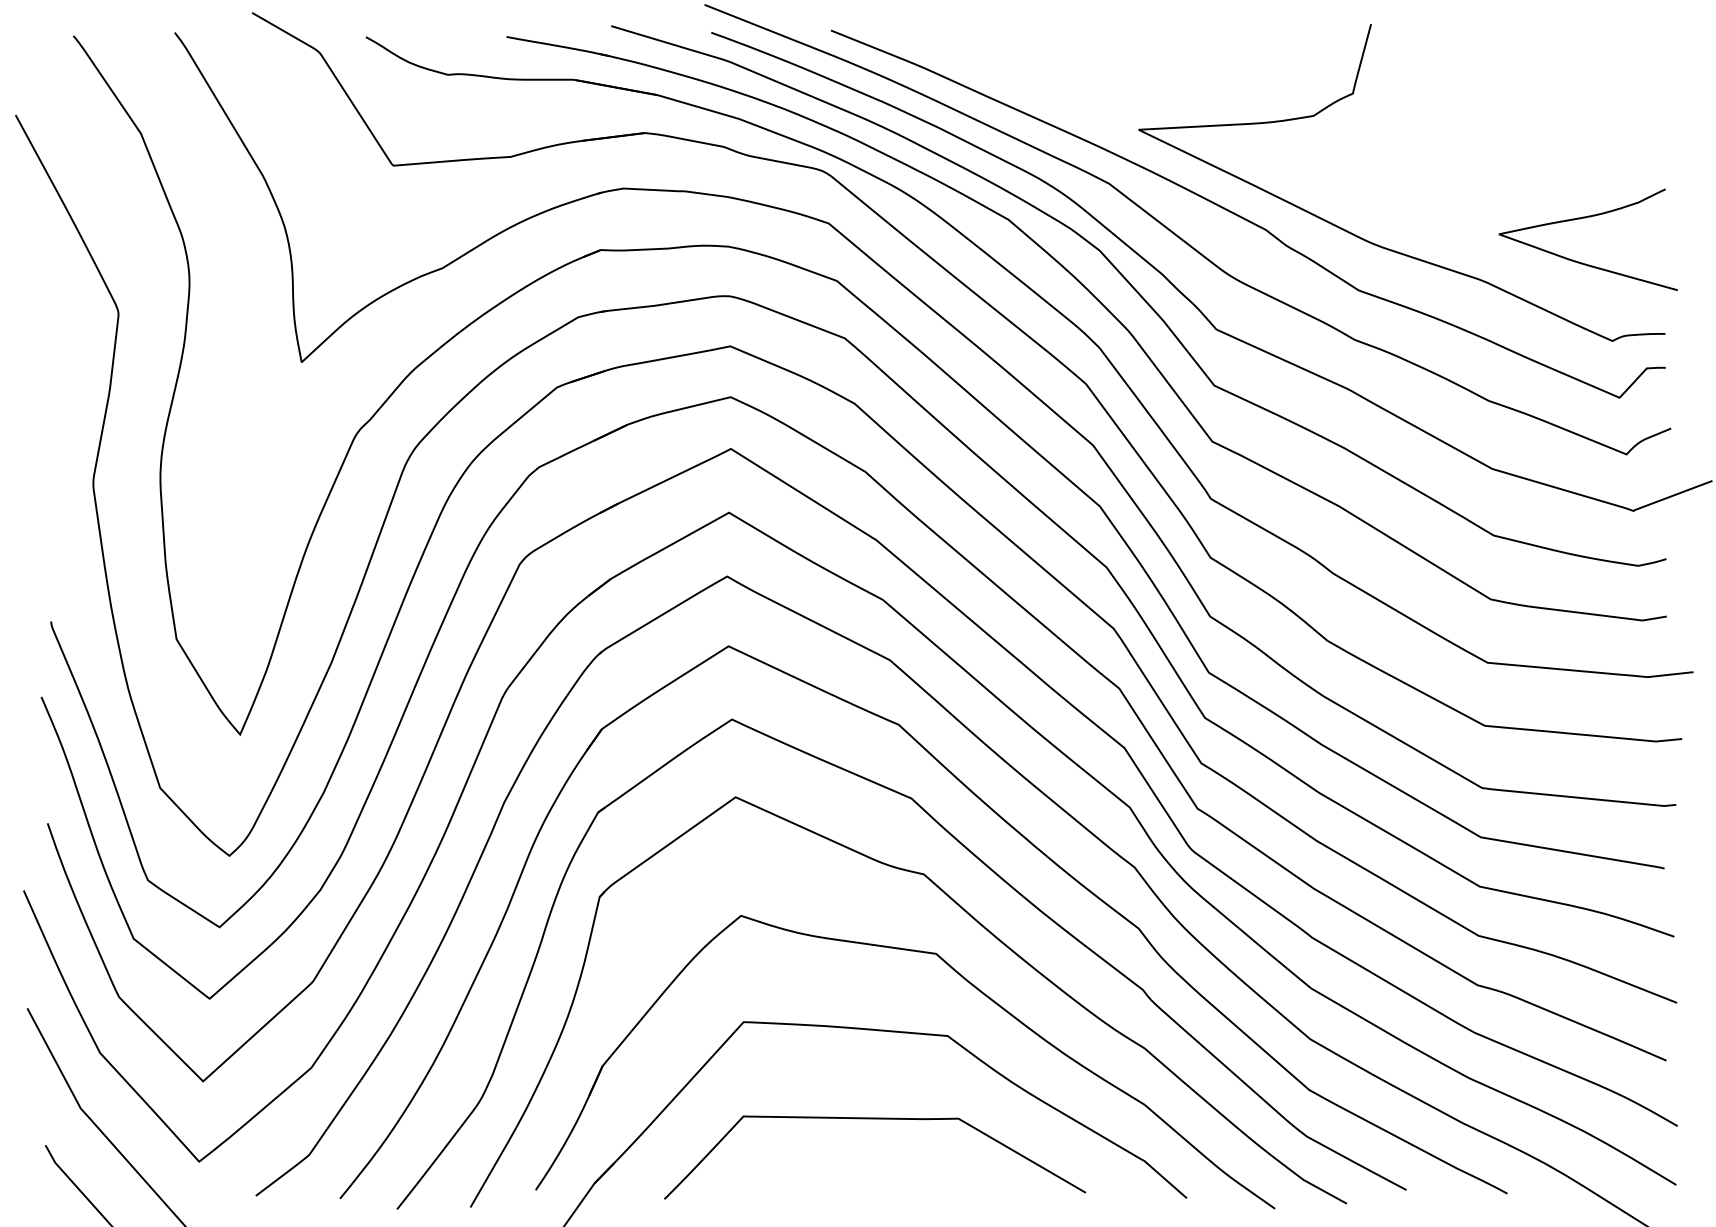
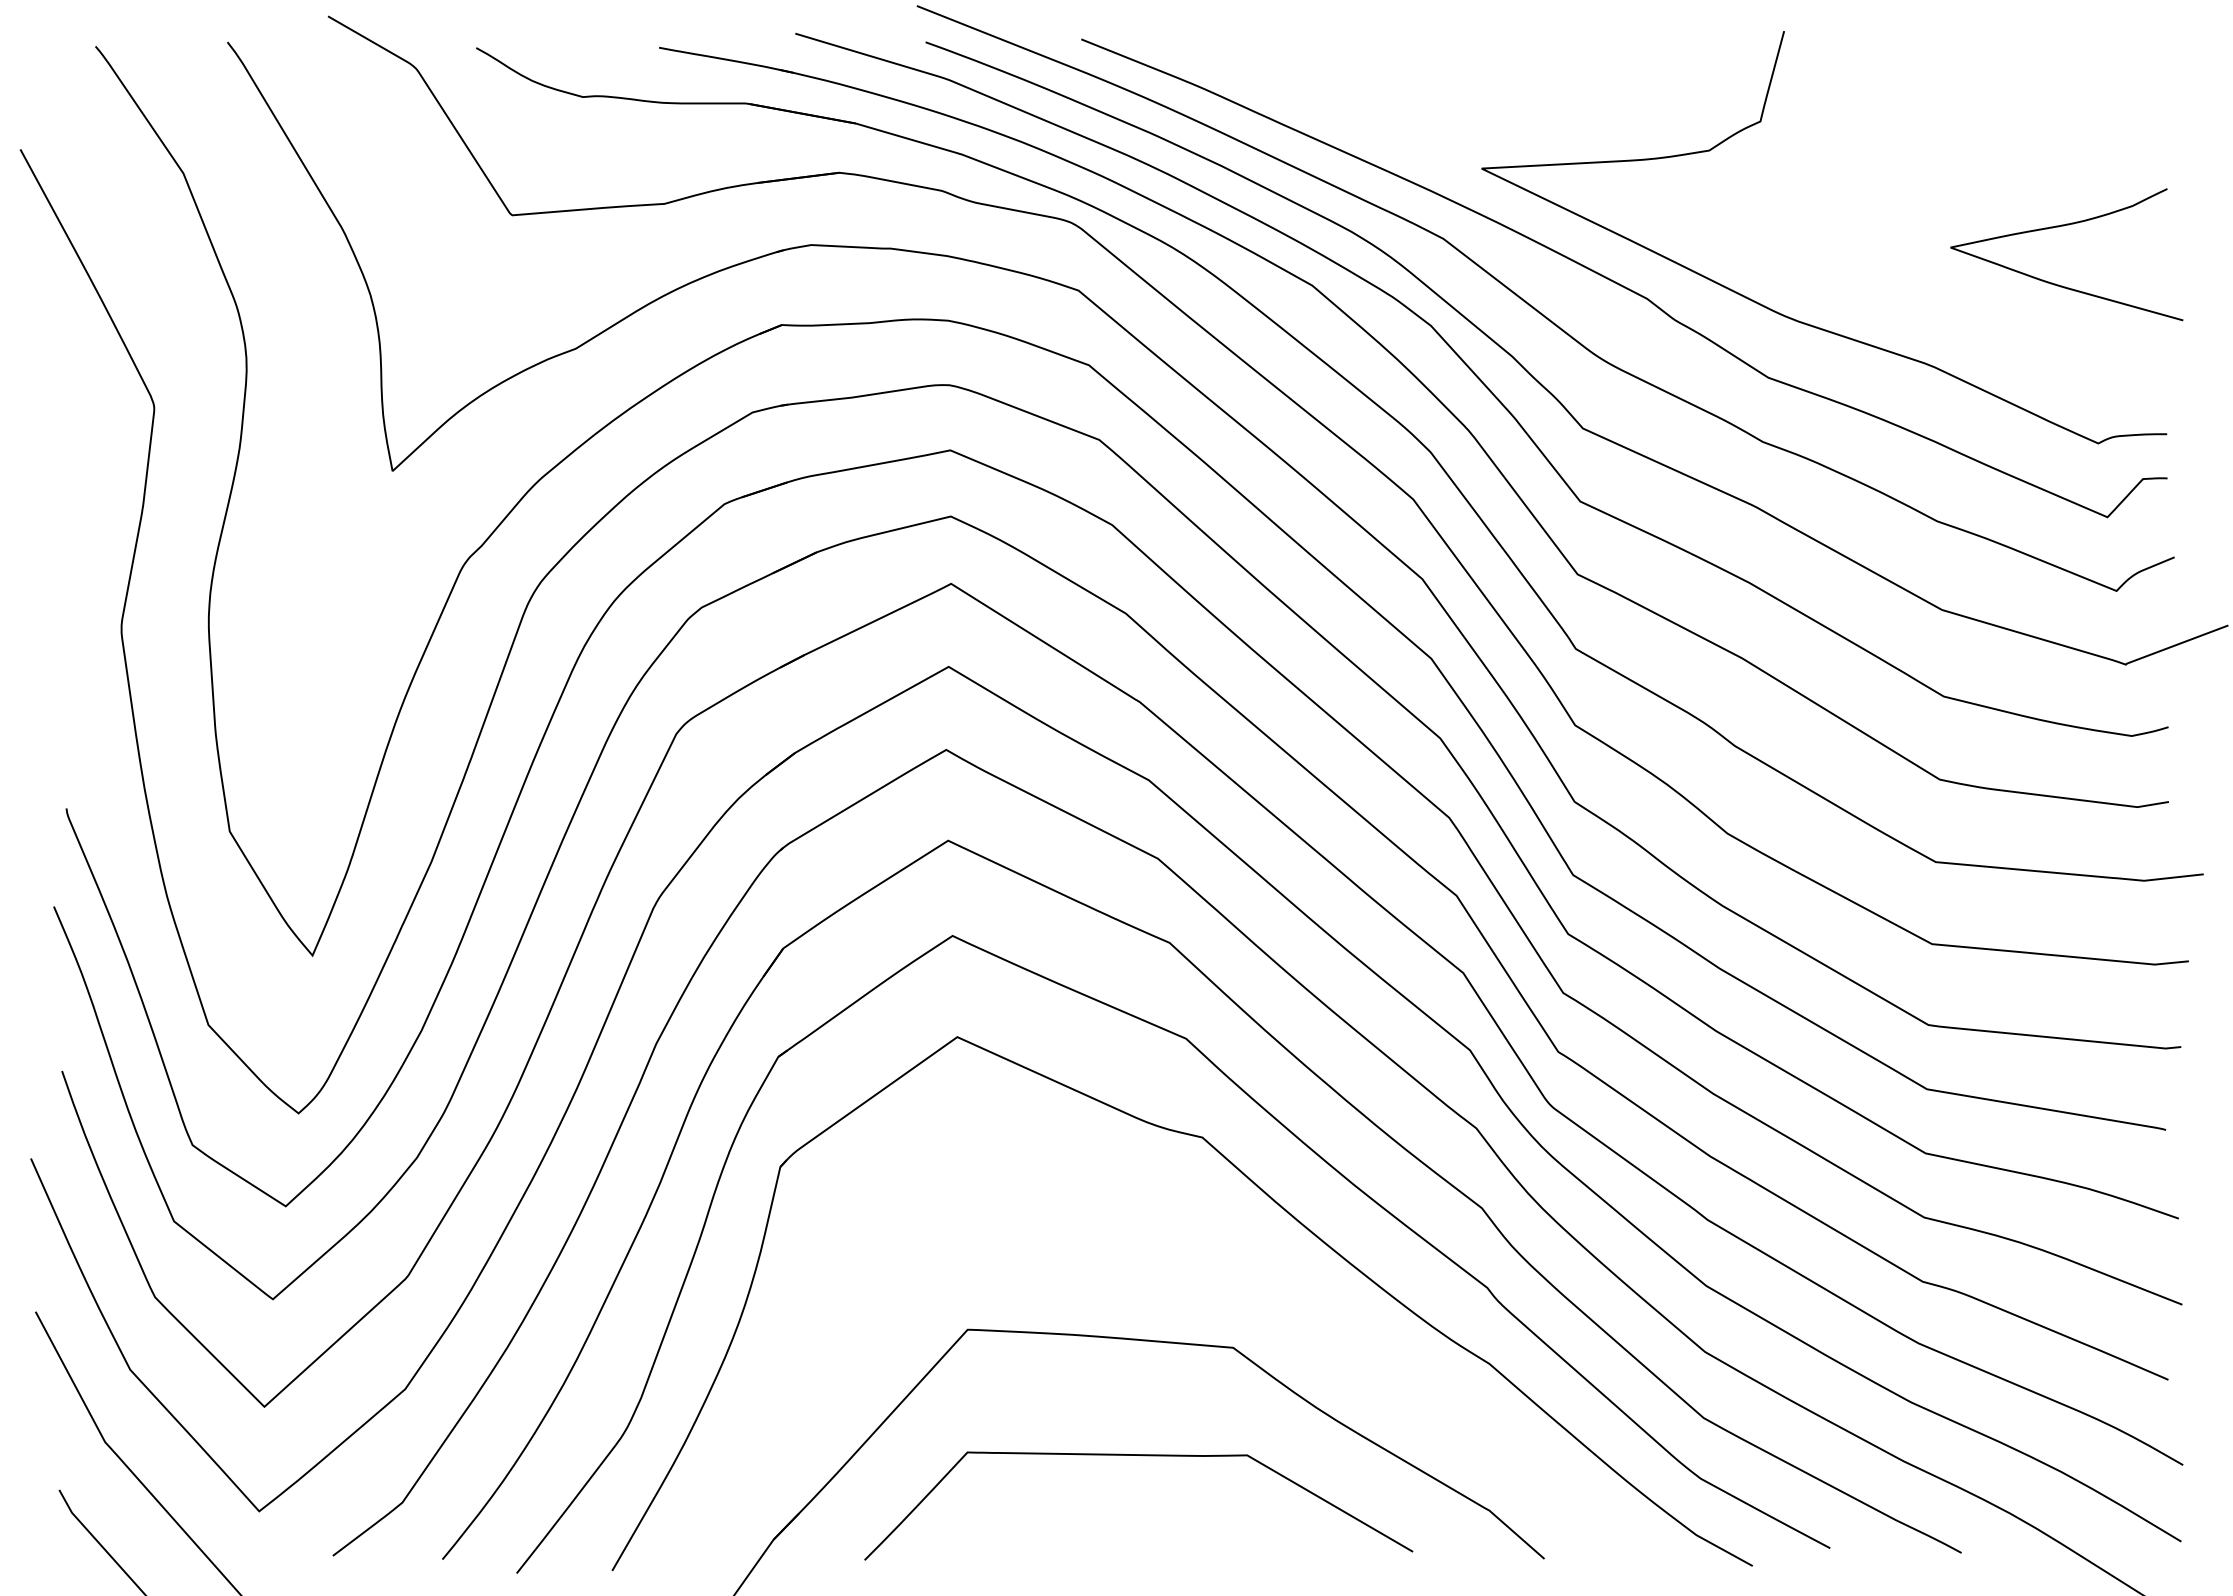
curve: (1586, 218) -> (2064, 226), moved
part: (966, 981) -> (1257, 1276), removed

